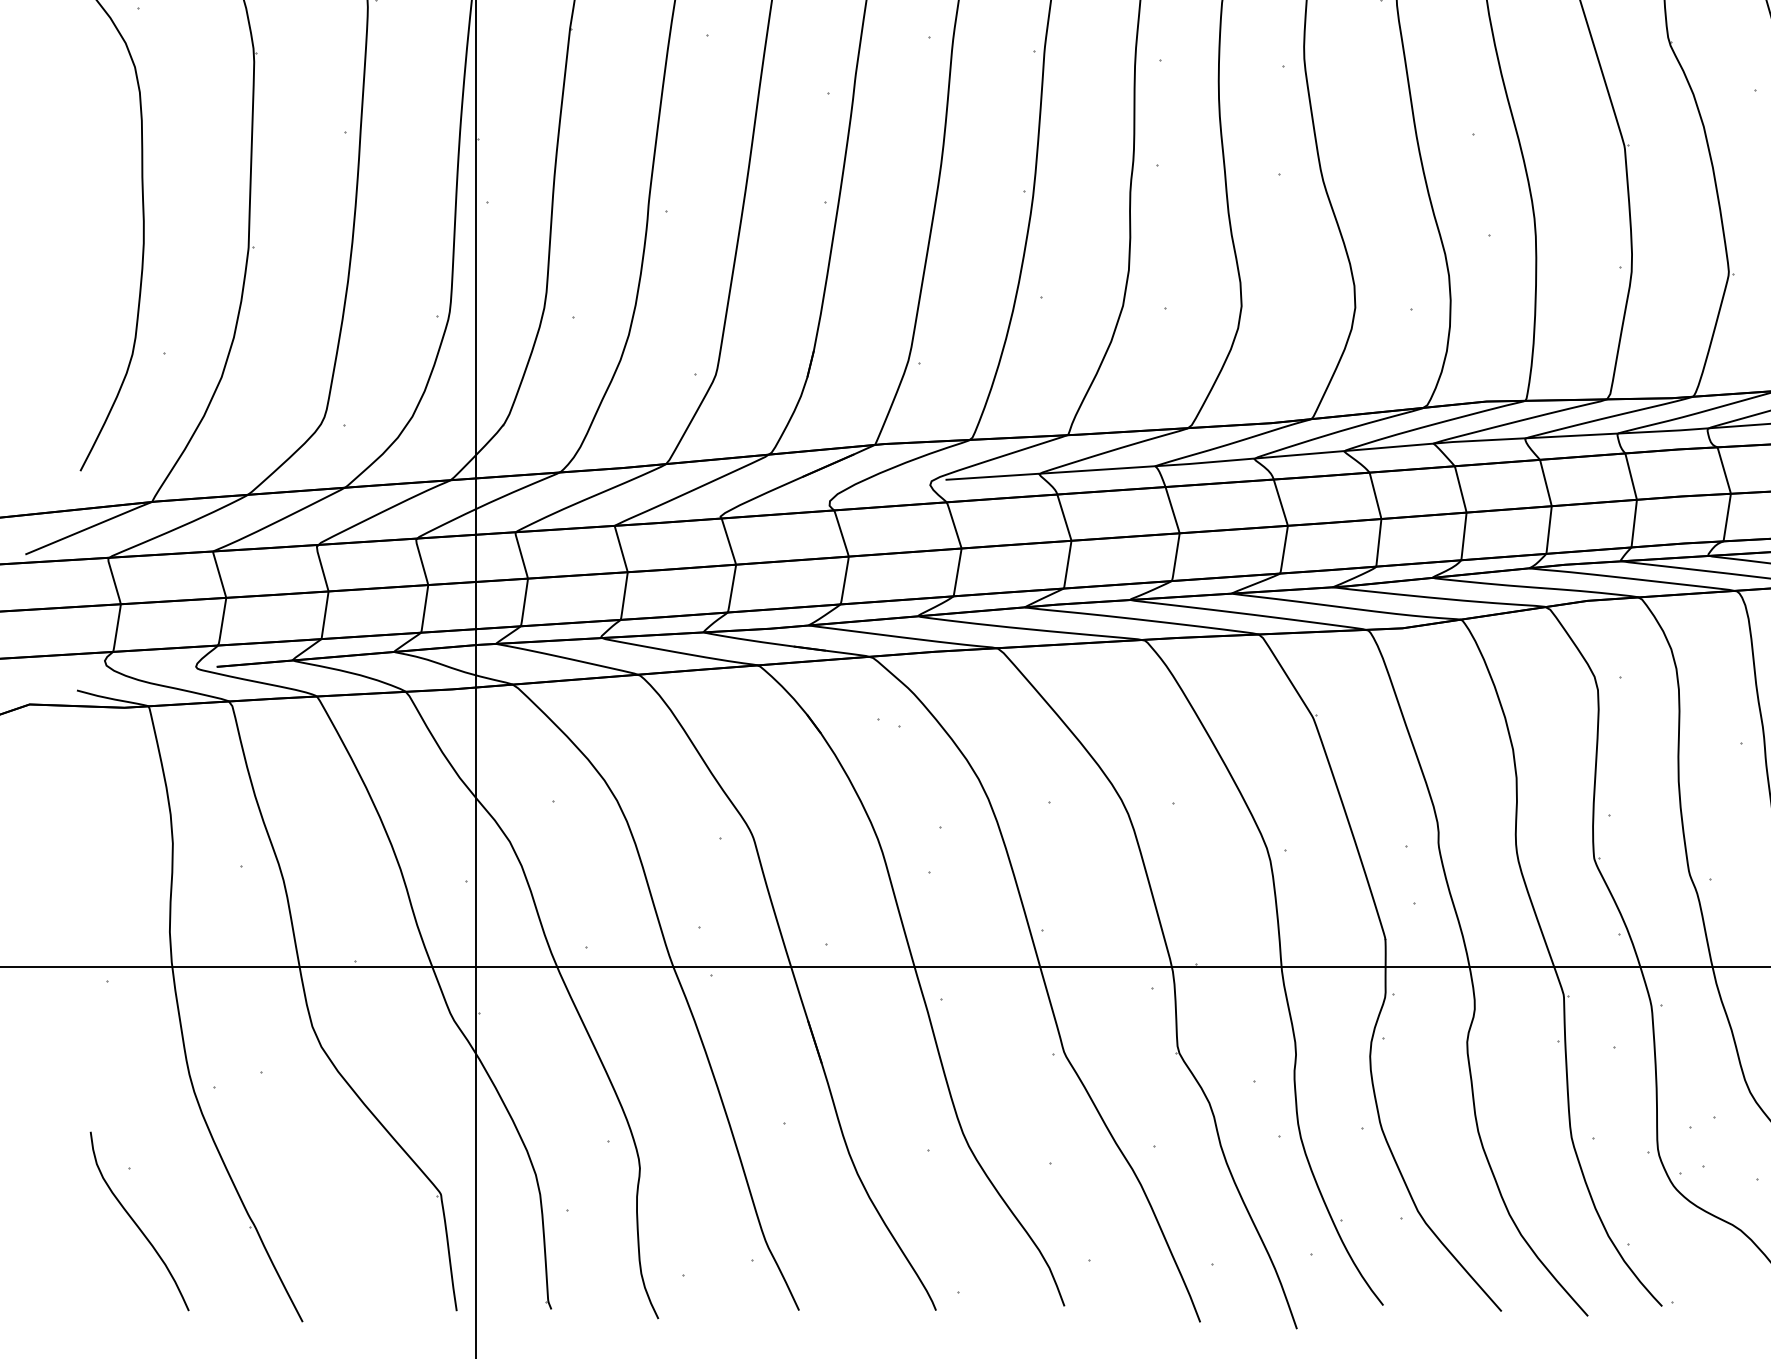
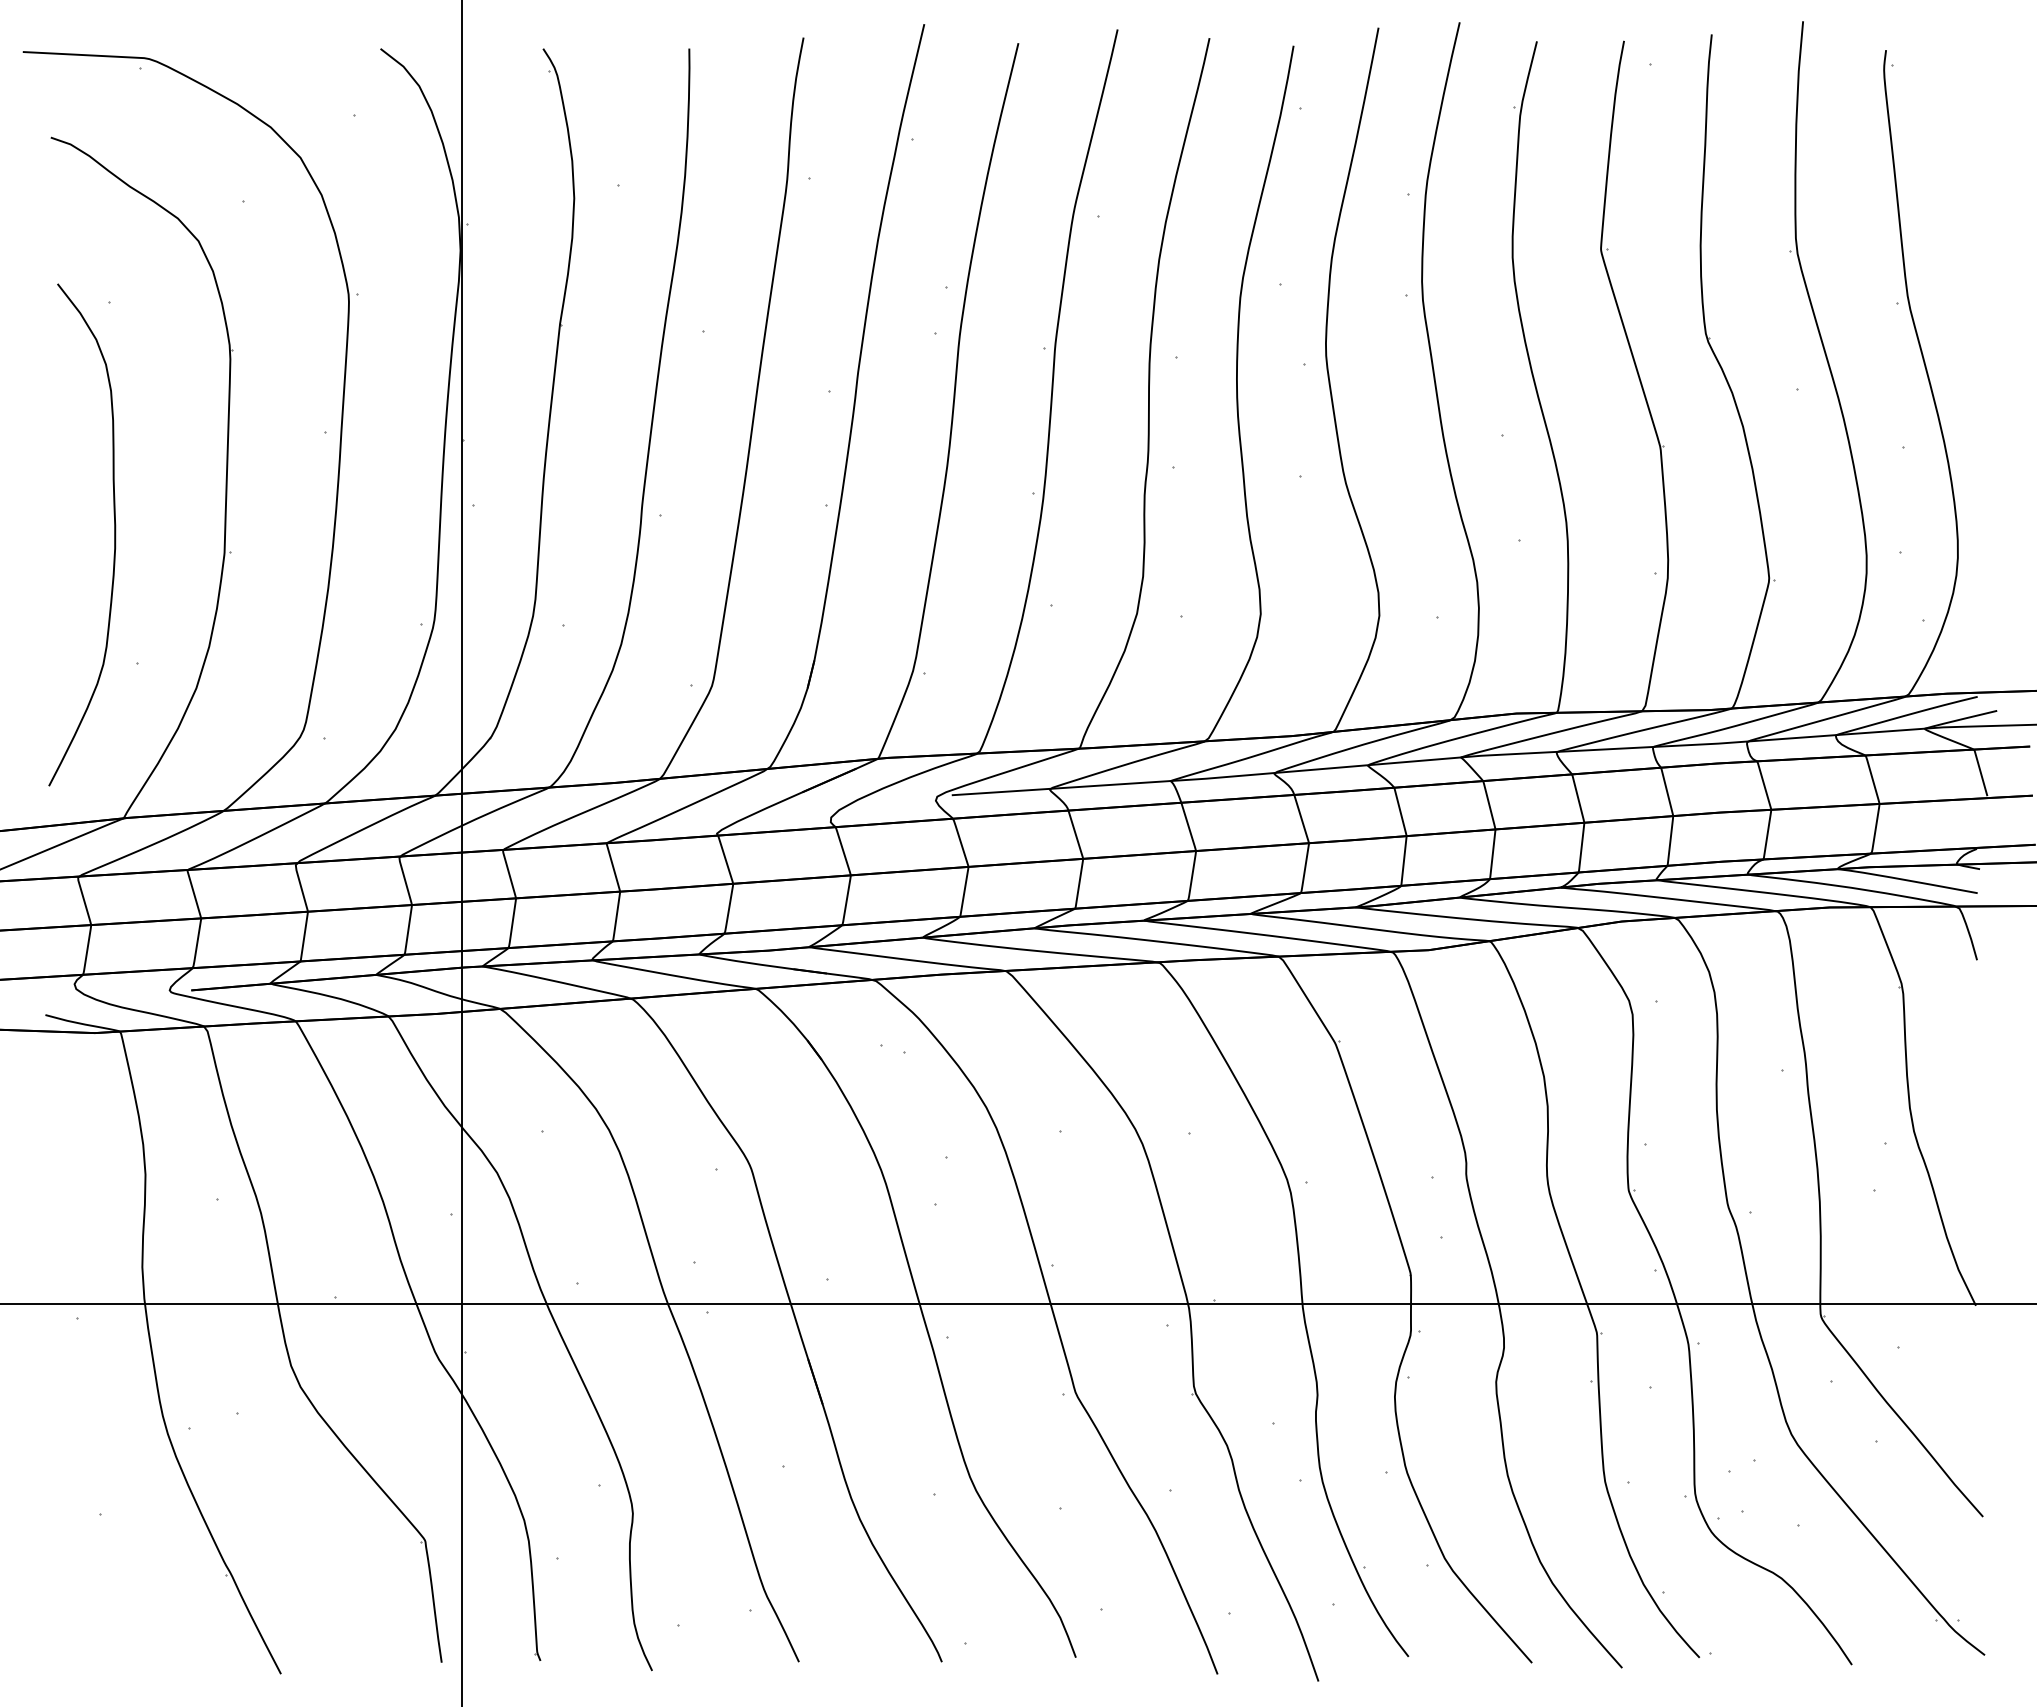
curve: (136, 1222) -> (107, 1570), removed

